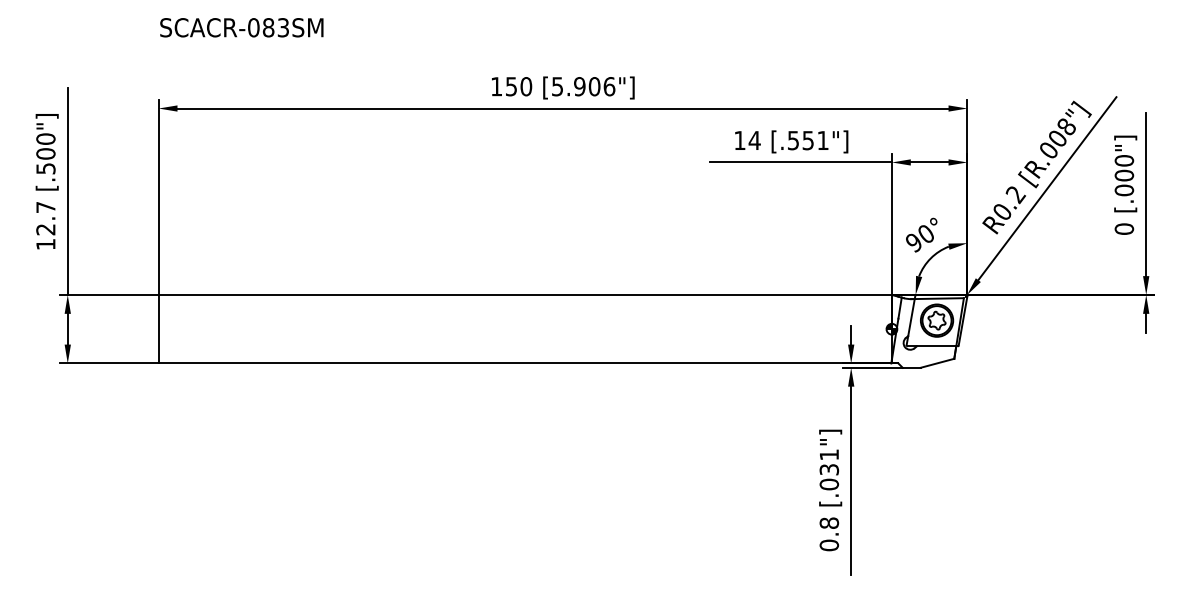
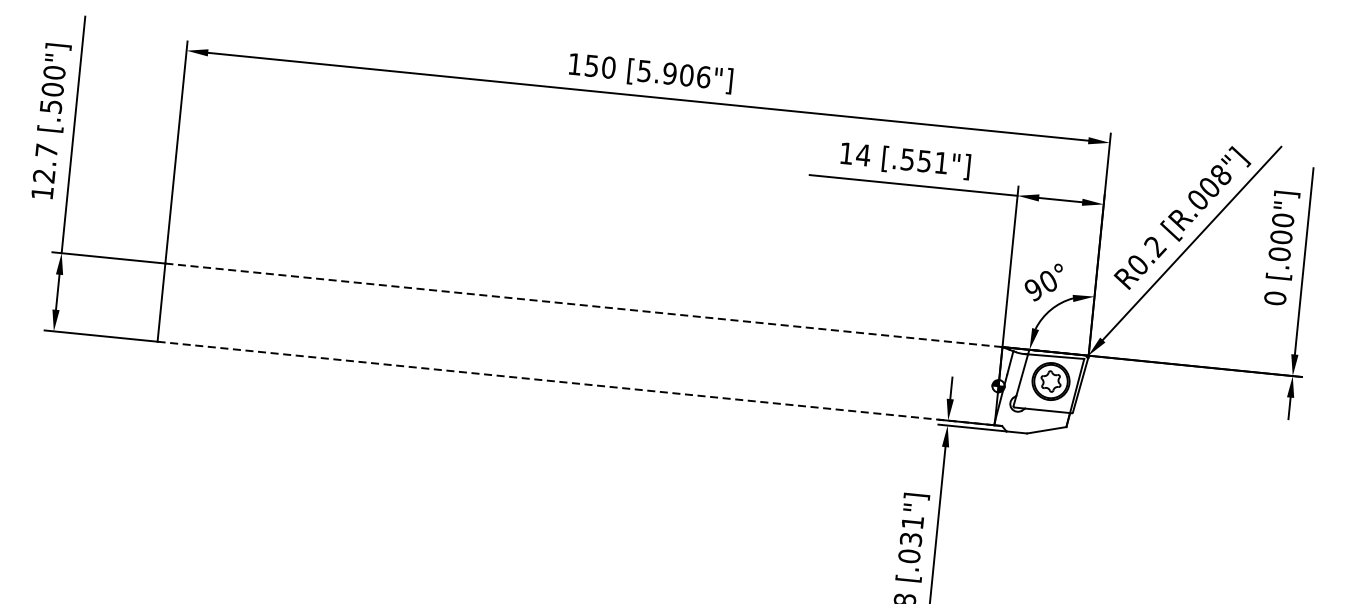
line: (525, 294) -> (584, 304), solid -> dashed
line: (525, 363) -> (576, 383), solid -> dashed

